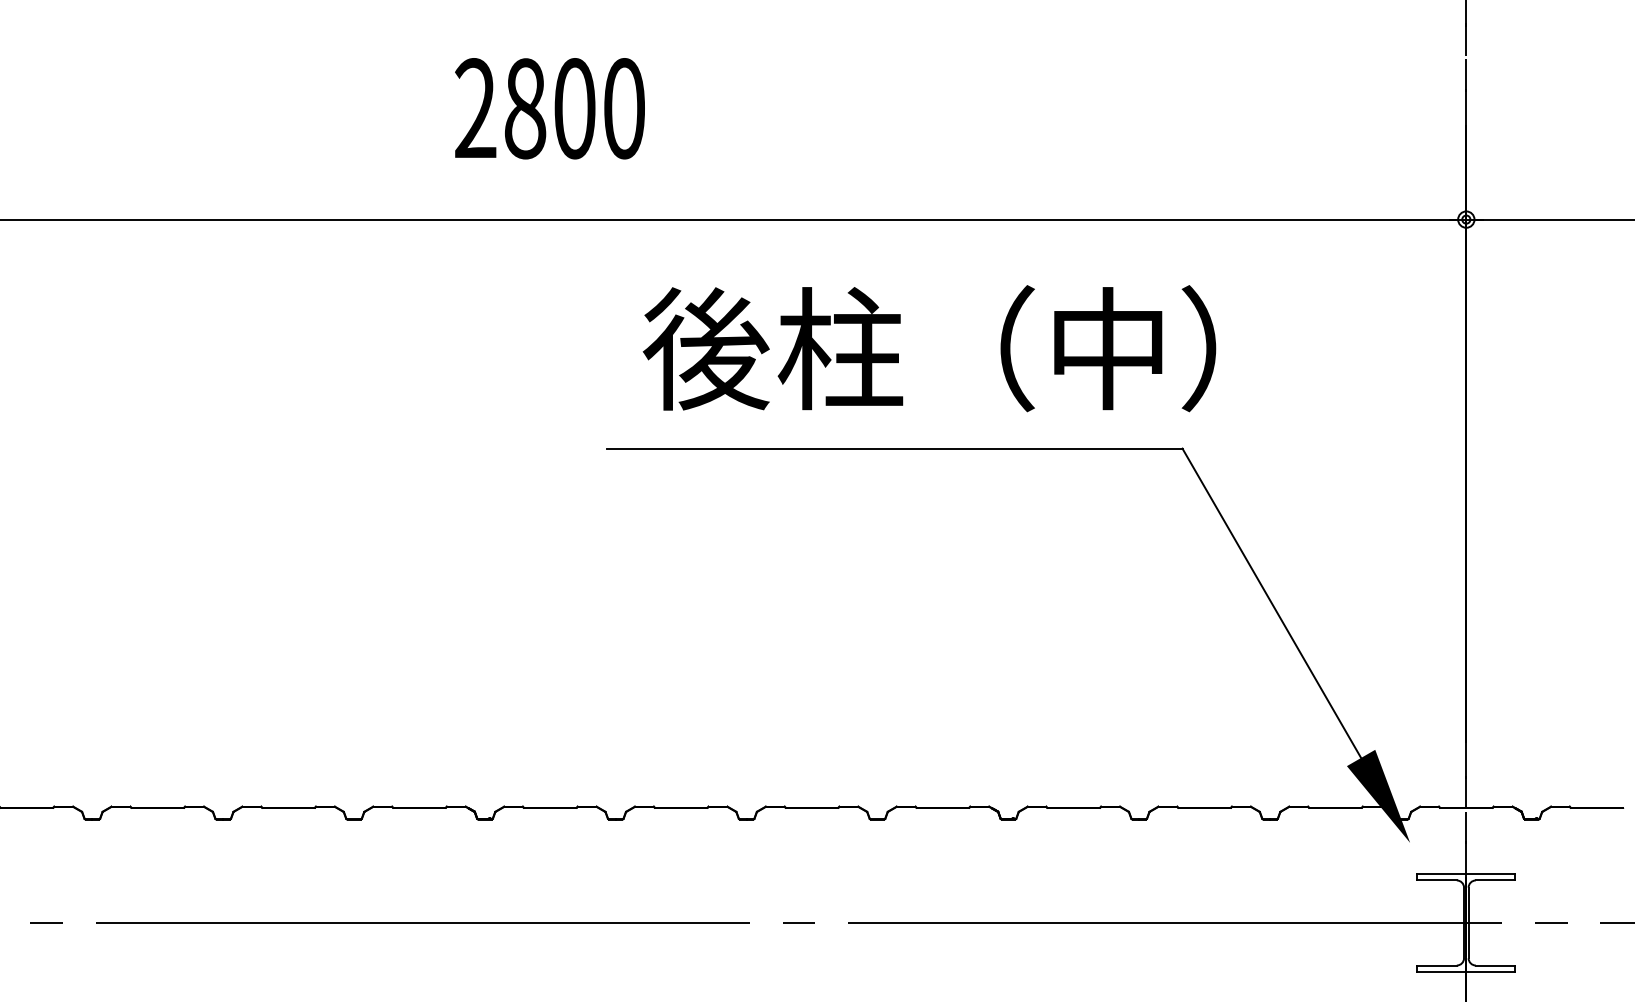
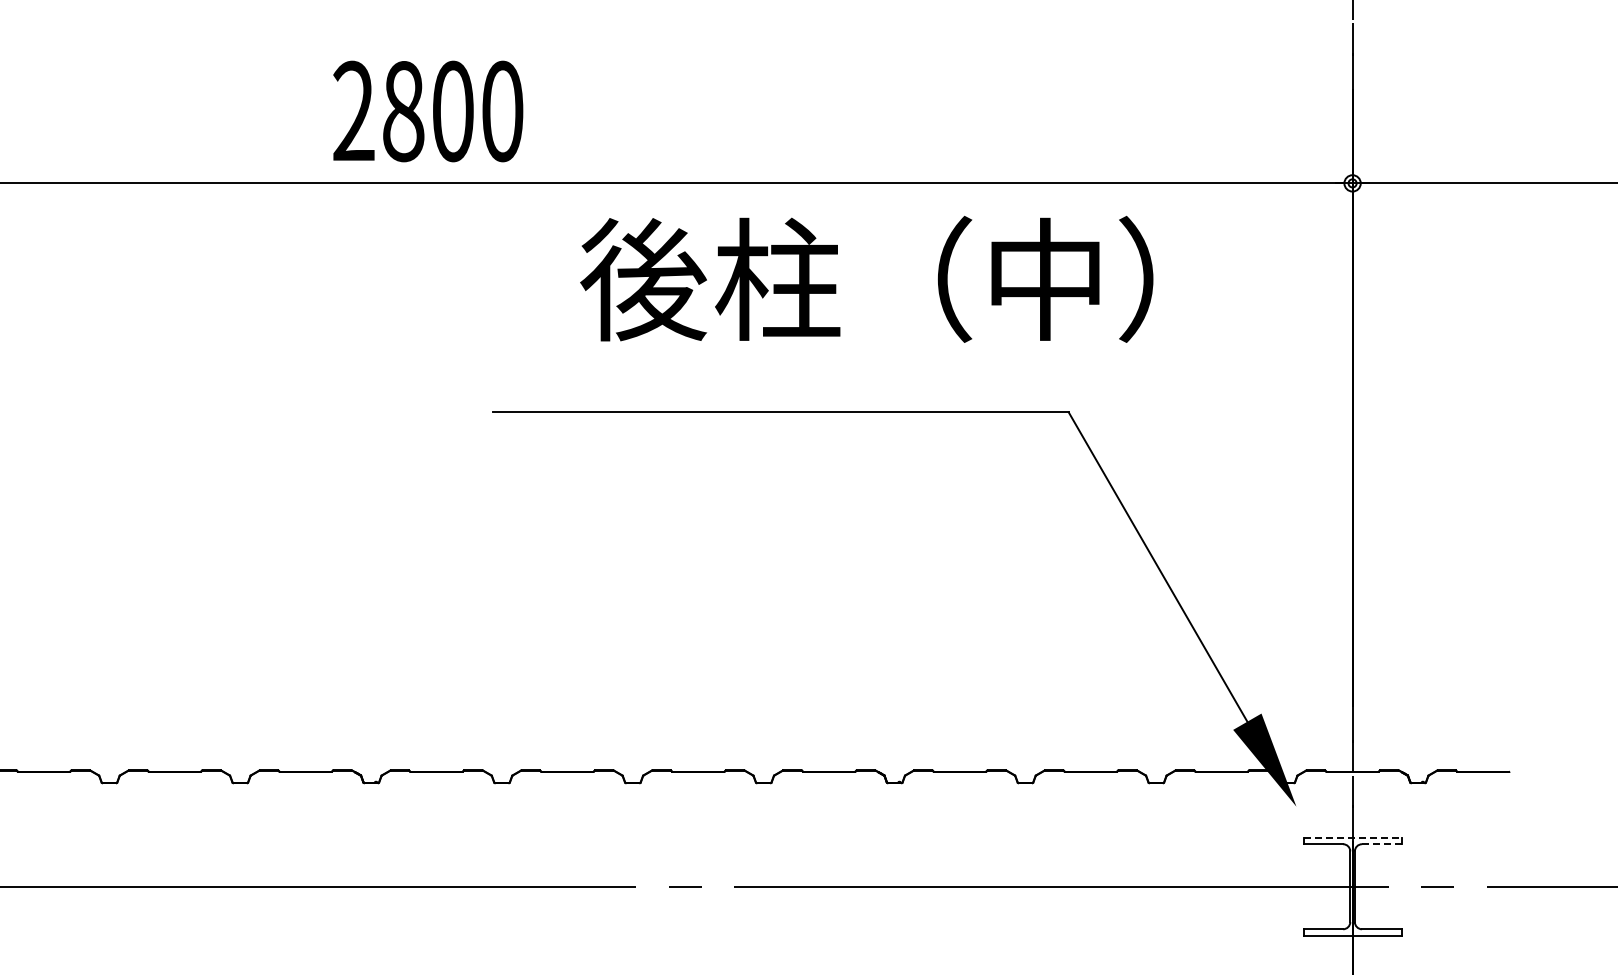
text: (549, 108) -> (427, 111), moved
text: (929, 348) -> (866, 279), moved
line: (1466, 873) -> (1352, 837), solid -> dashed
line: (1495, 880) -> (1381, 844), solid -> dashed

